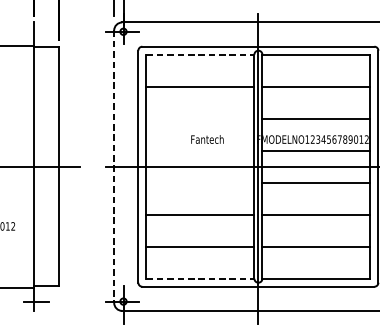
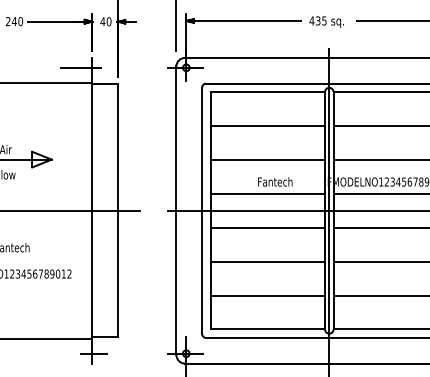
line: (23, 31) -> (80, 67), added
line: (201, 55) -> (268, 92), dashed -> solid
line: (200, 118) -> (267, 159), added
line: (200, 150) -> (267, 193), added
line: (114, 167) -> (176, 211), dashed -> solid
line: (200, 182) -> (267, 227), added
line: (201, 278) -> (268, 329), dashed -> solid

